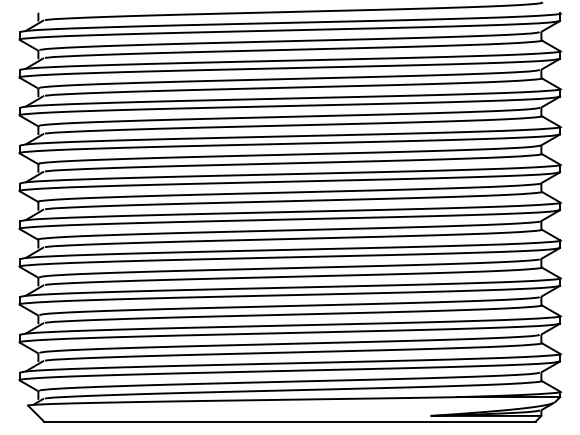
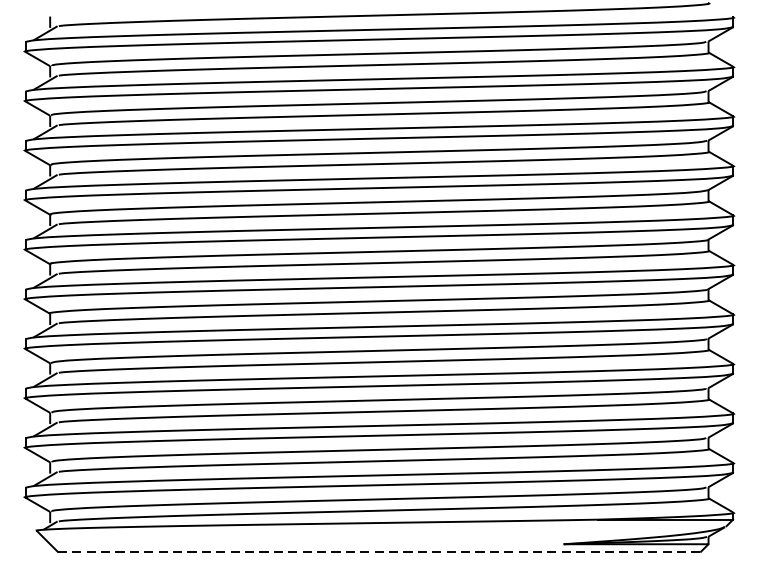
line: (289, 421) -> (378, 551), solid -> dashed

